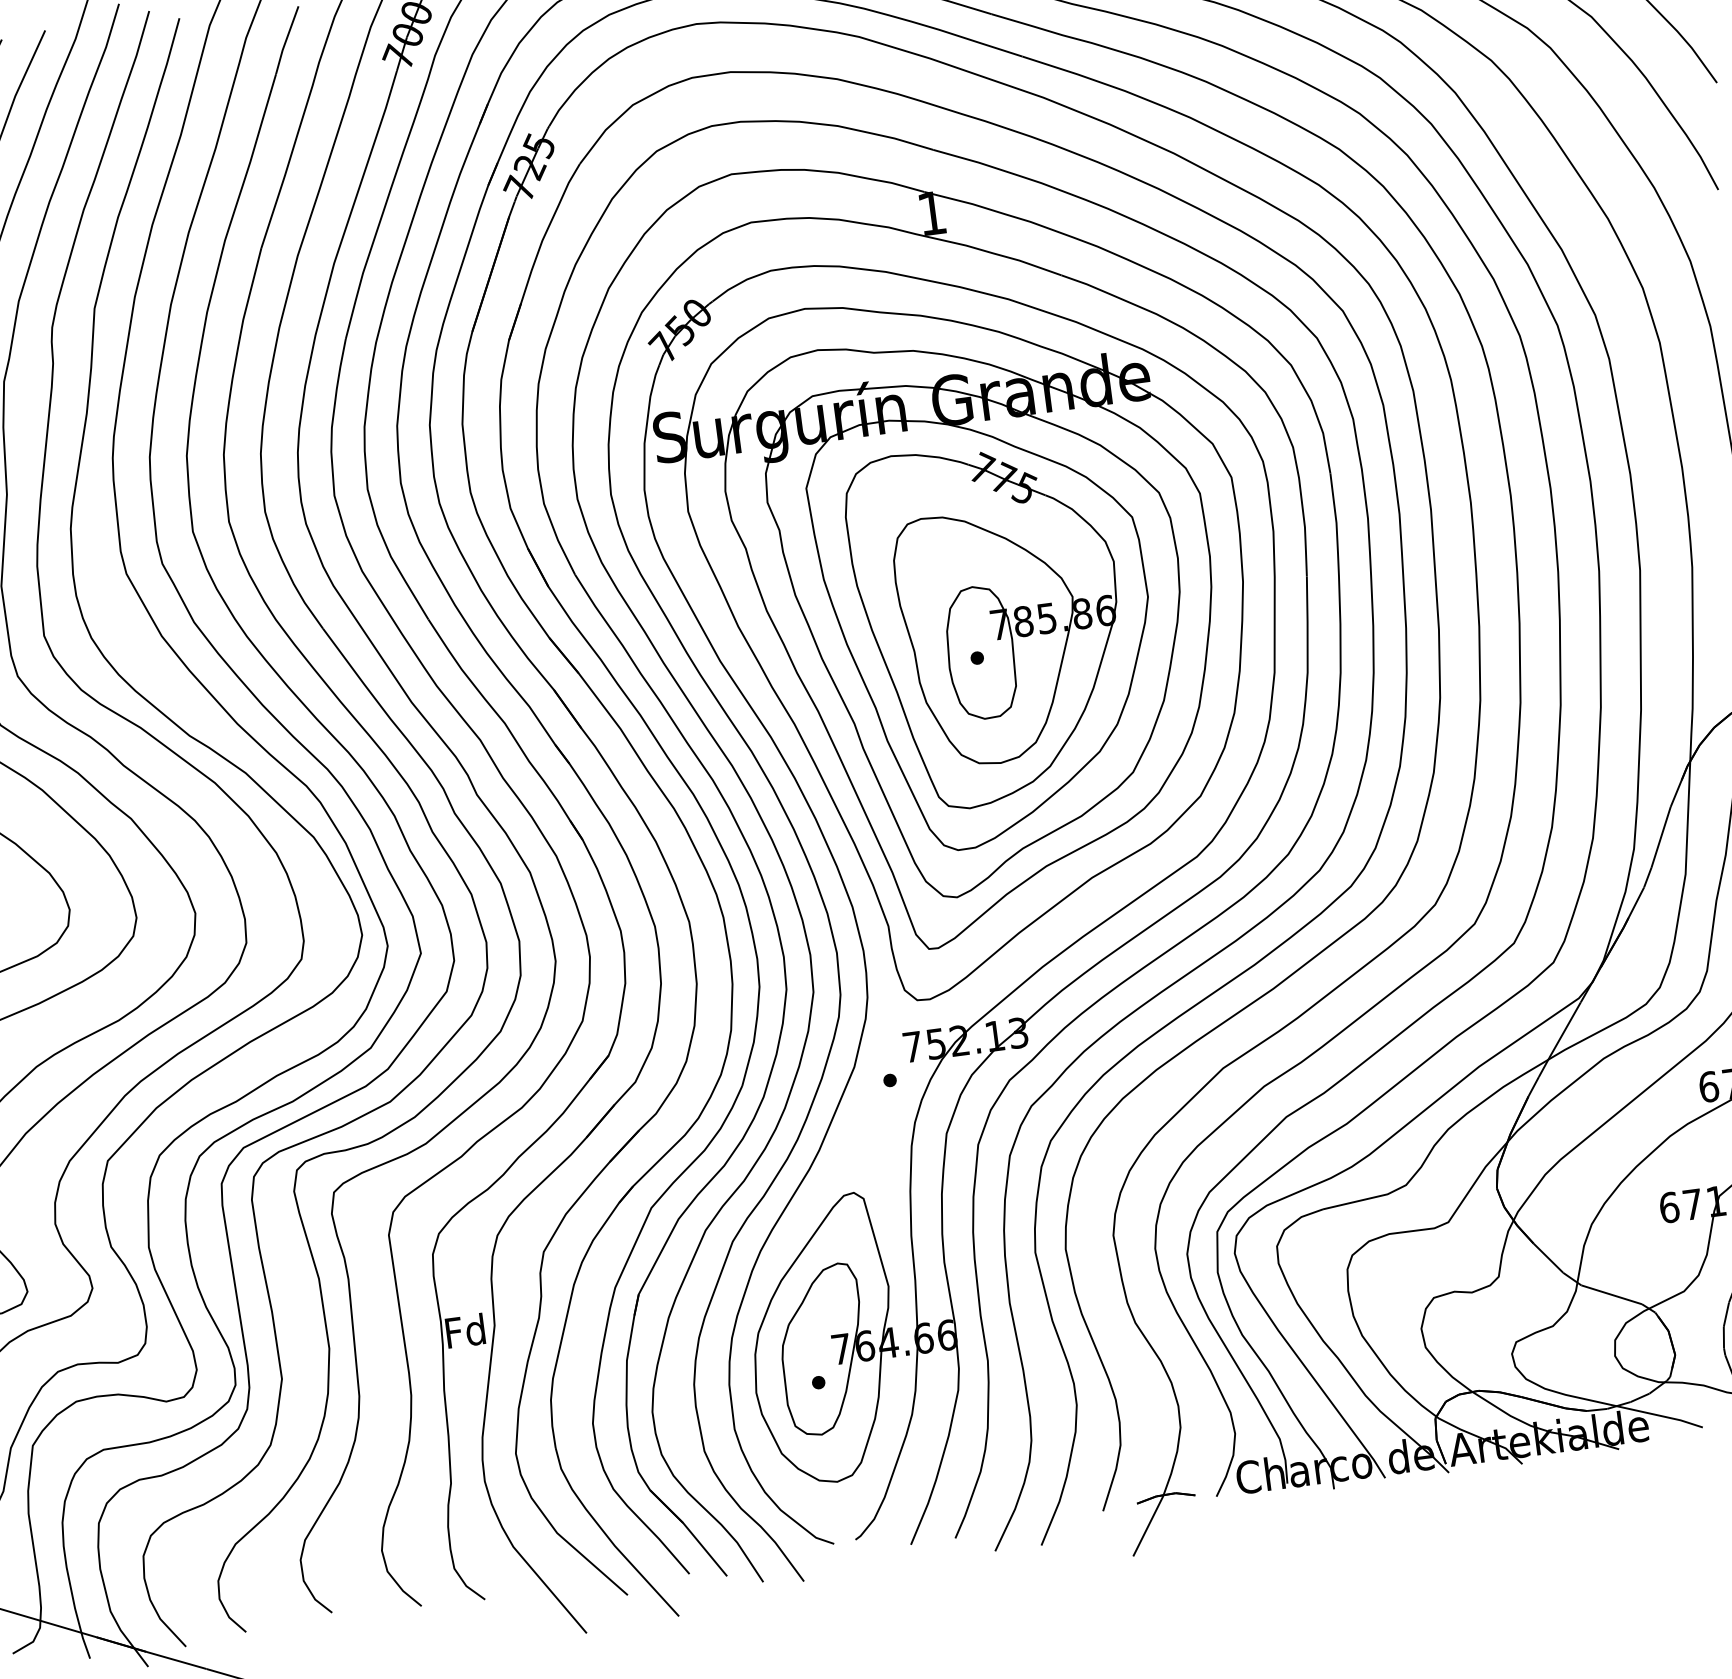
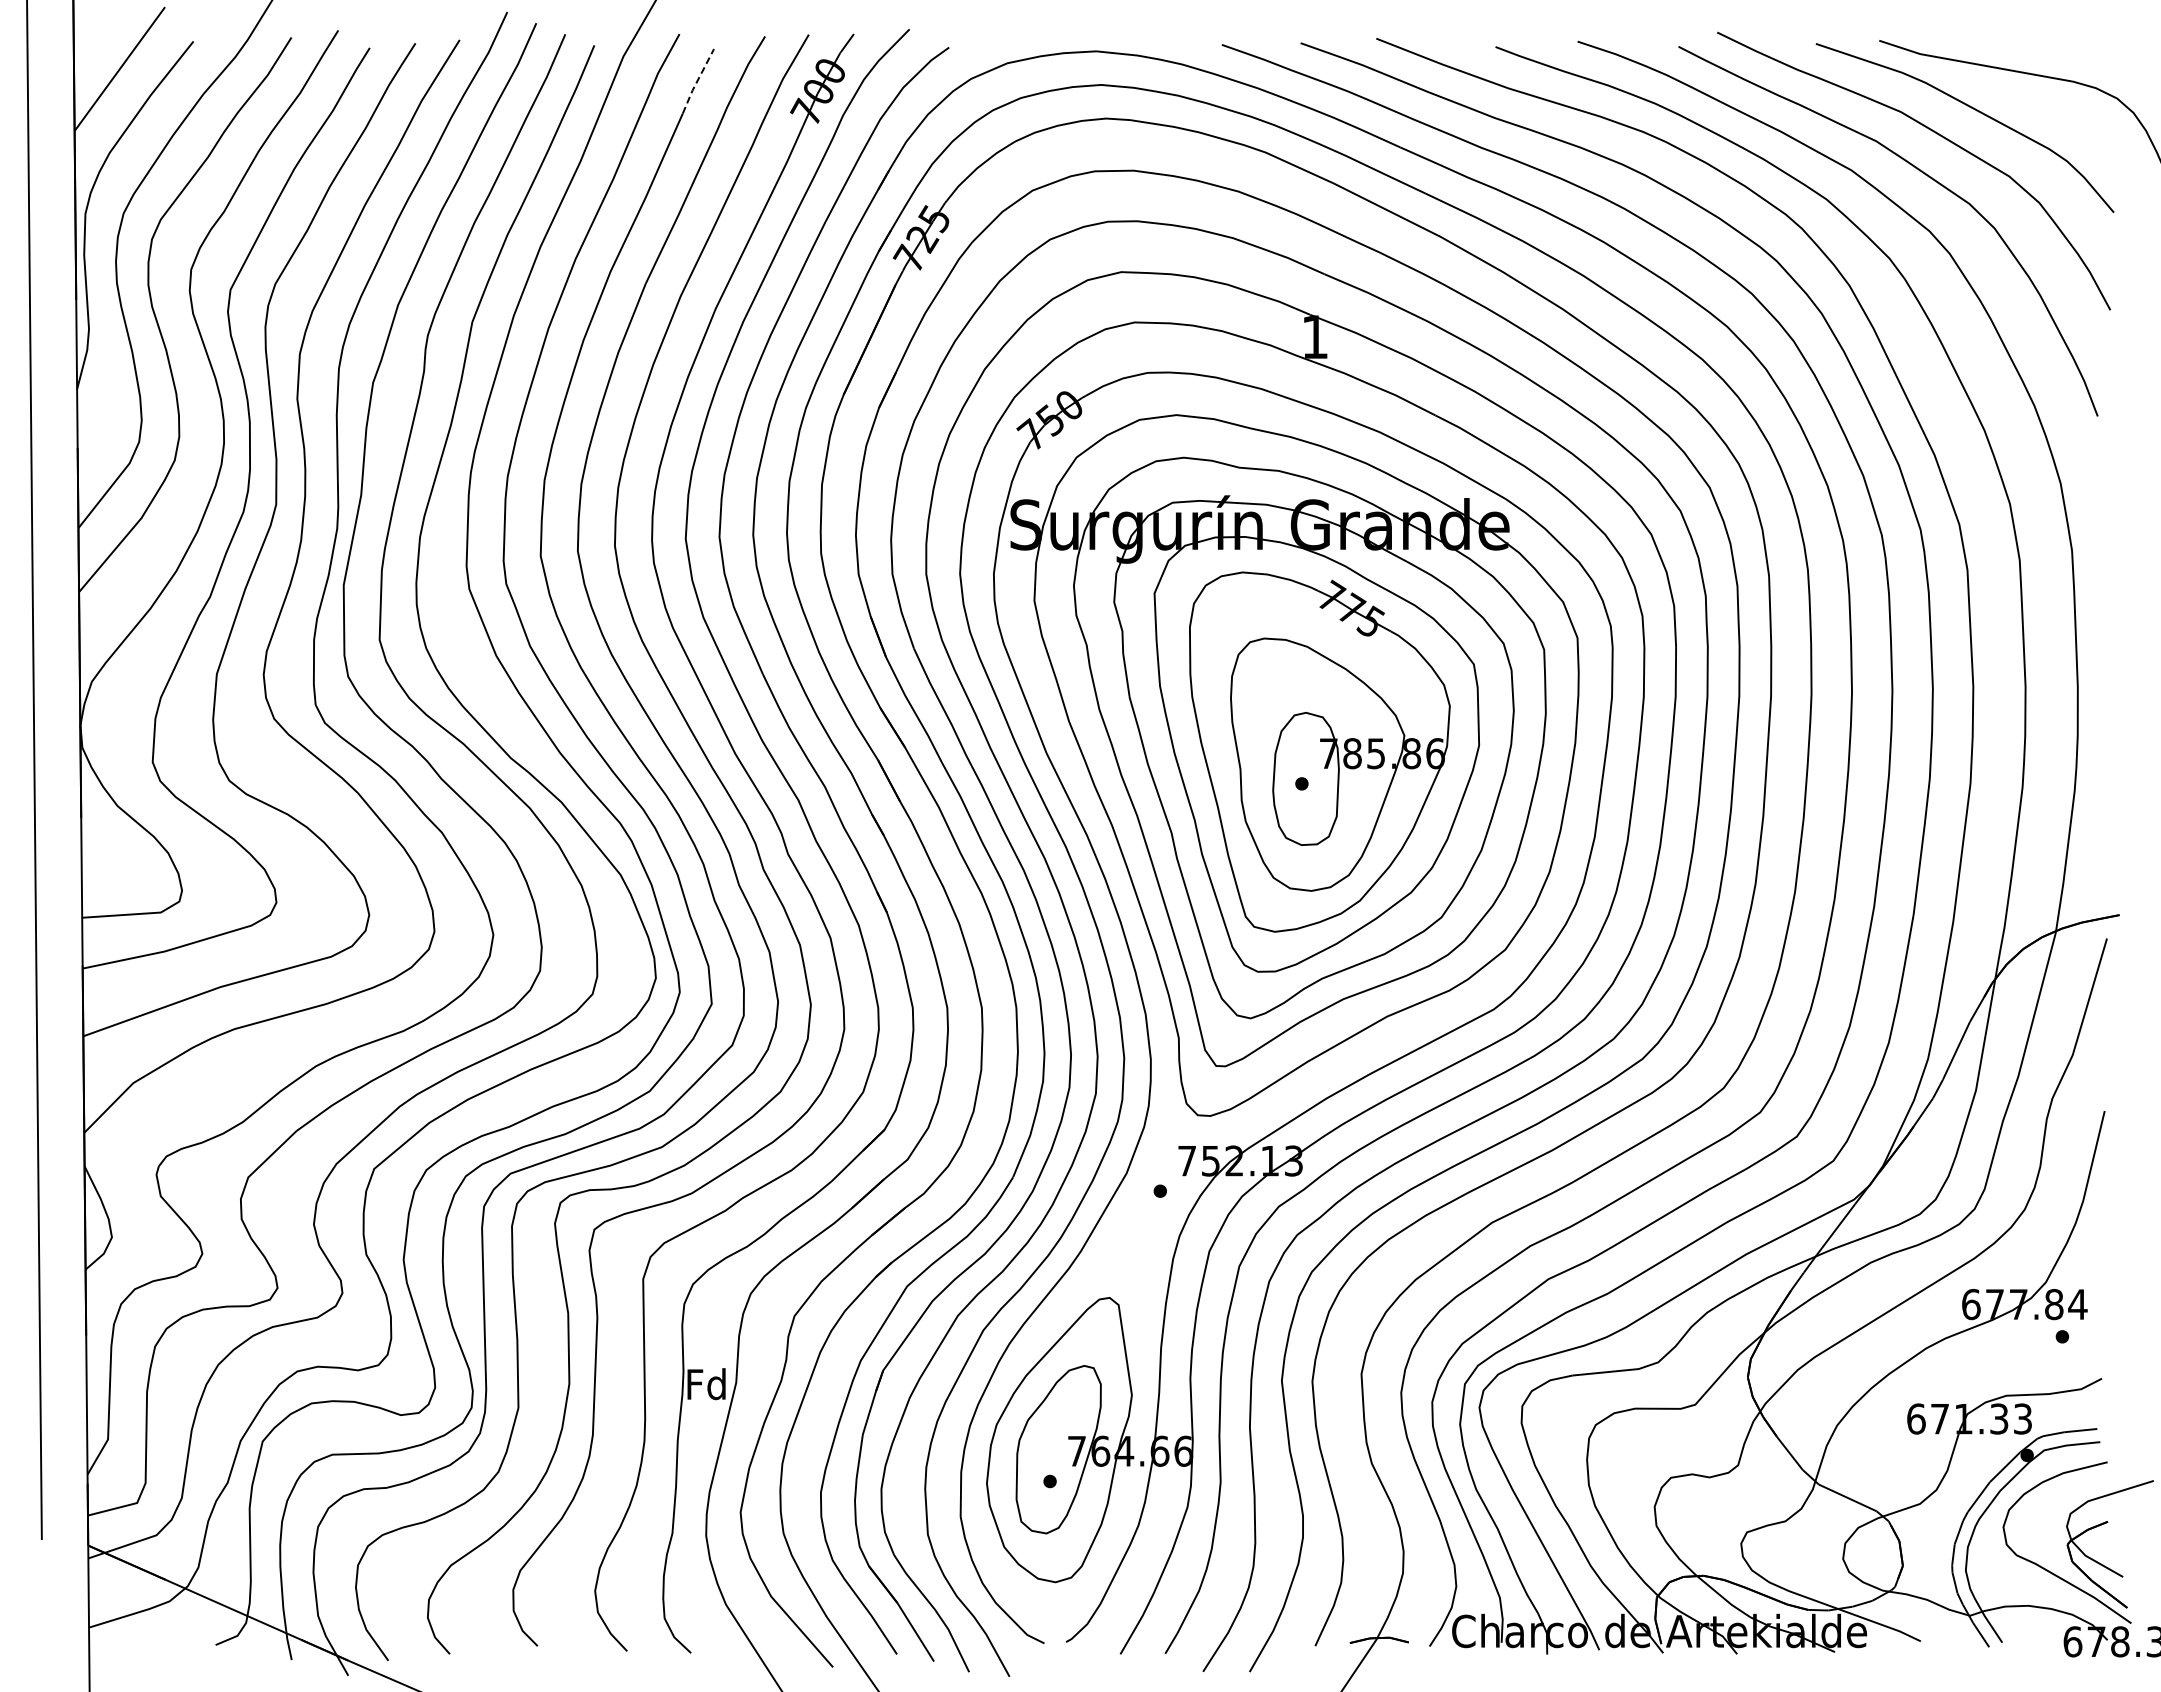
line: (286, 39) -> (697, 80), solid -> dashed

